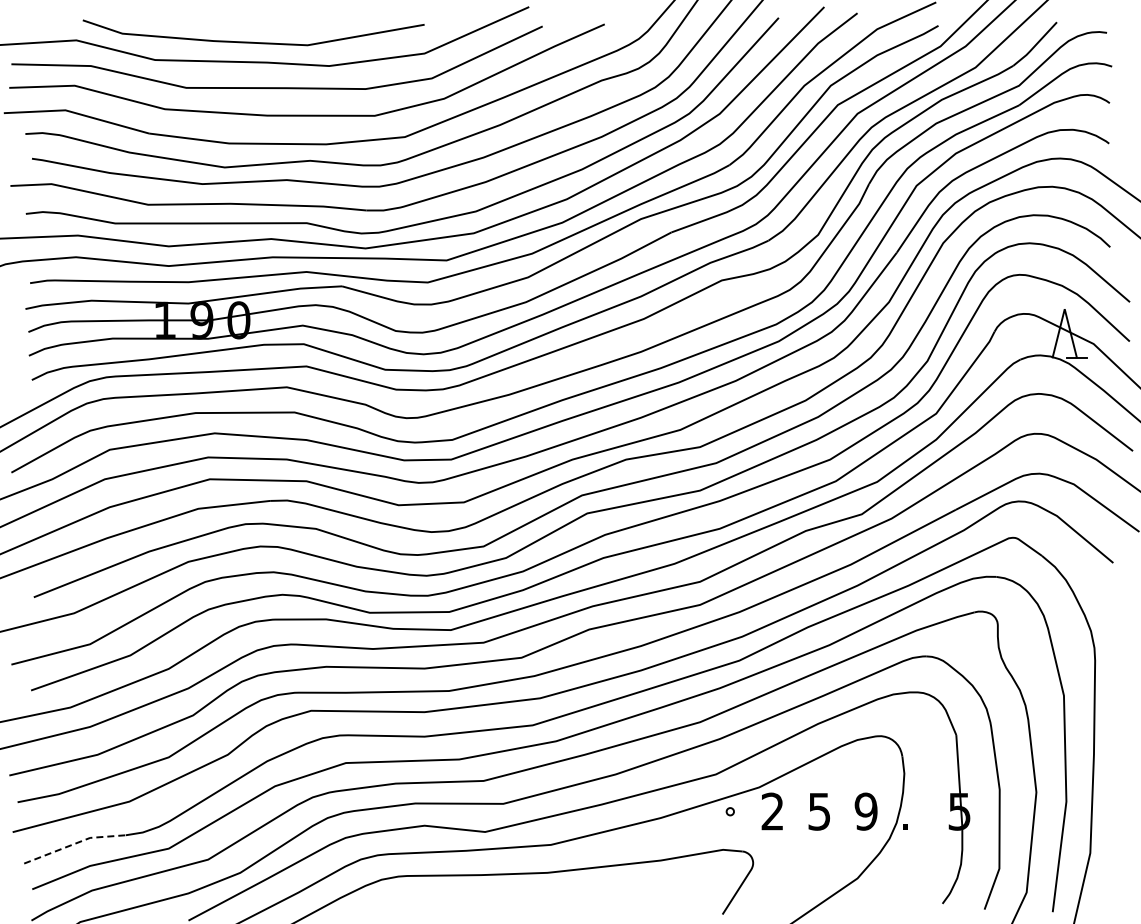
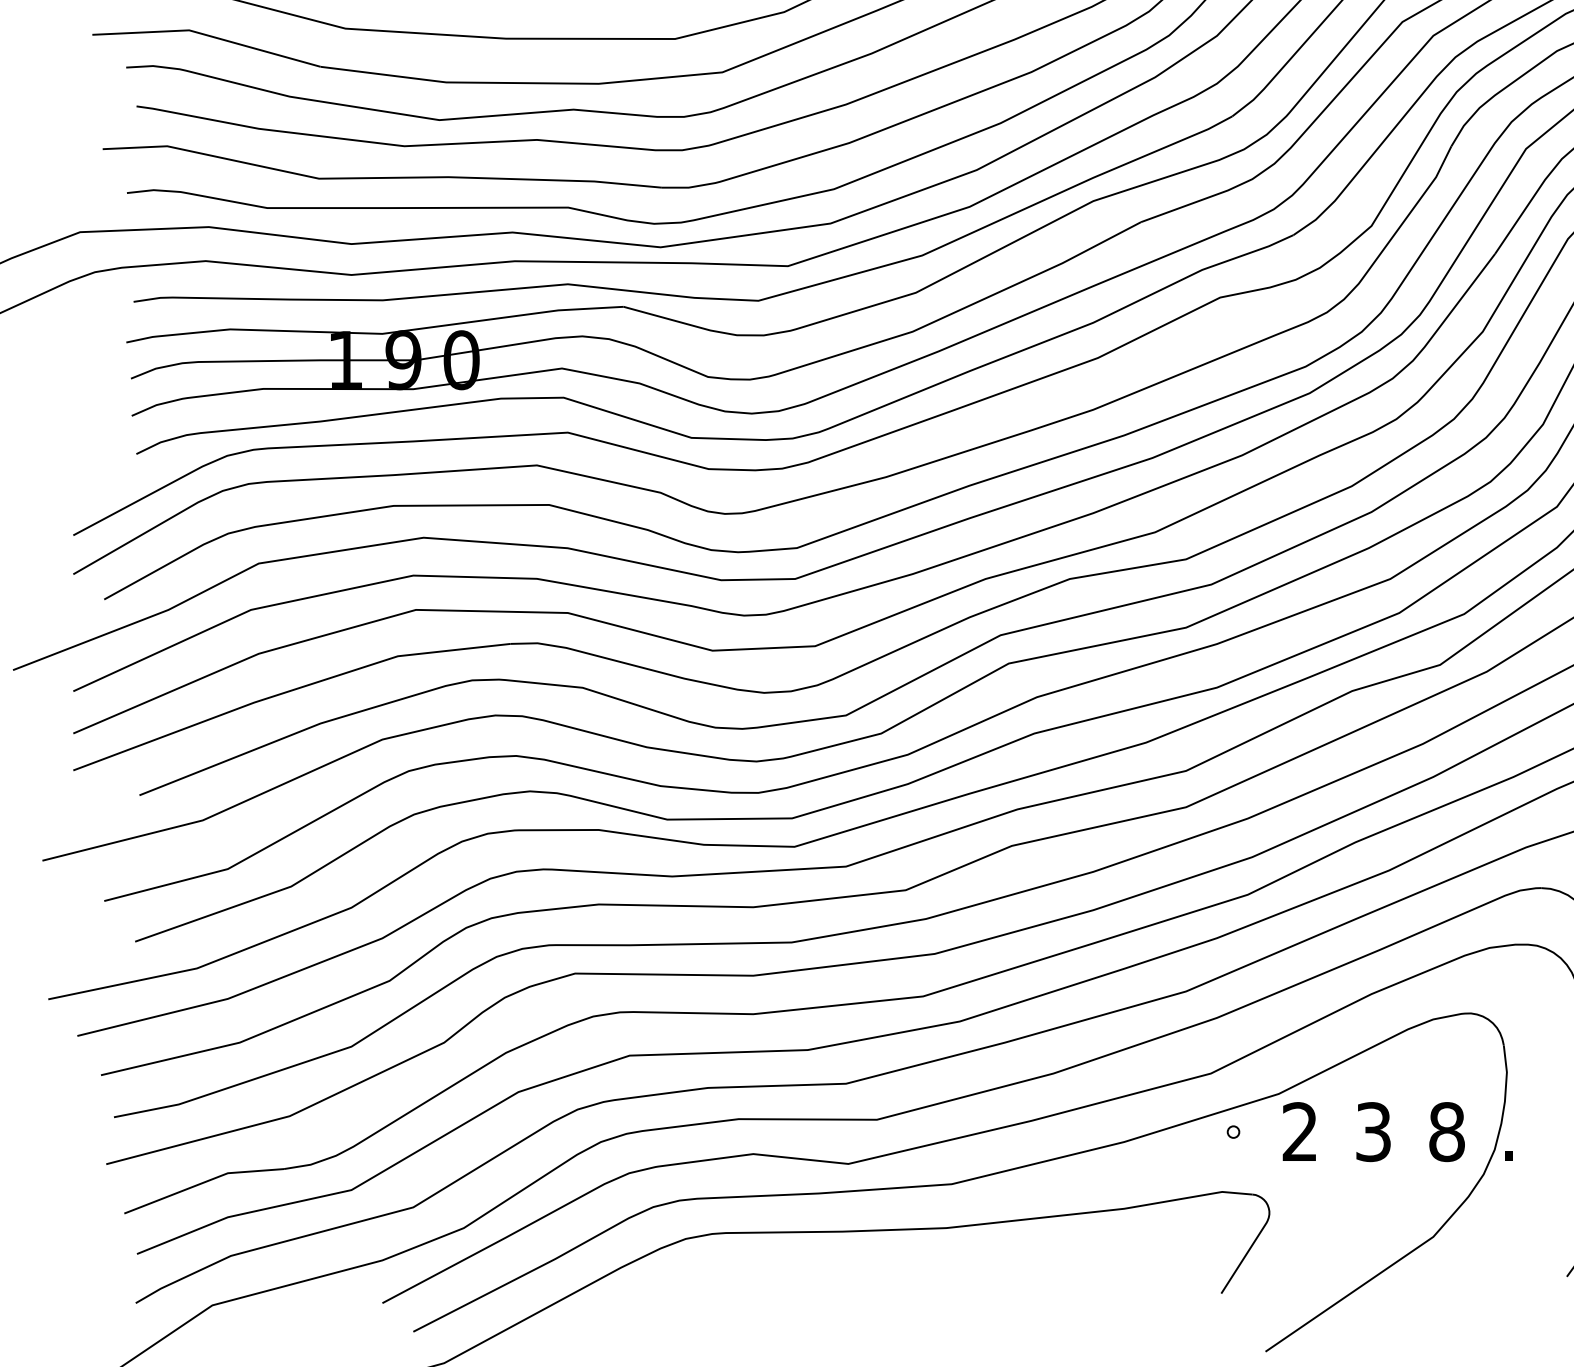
text: (819, 810) -> (1373, 1130), 5 -> 3
text: (865, 811) -> (1445, 1131), 9 -> 8
line: (74, 844) -> (203, 1183), dashed -> solid

